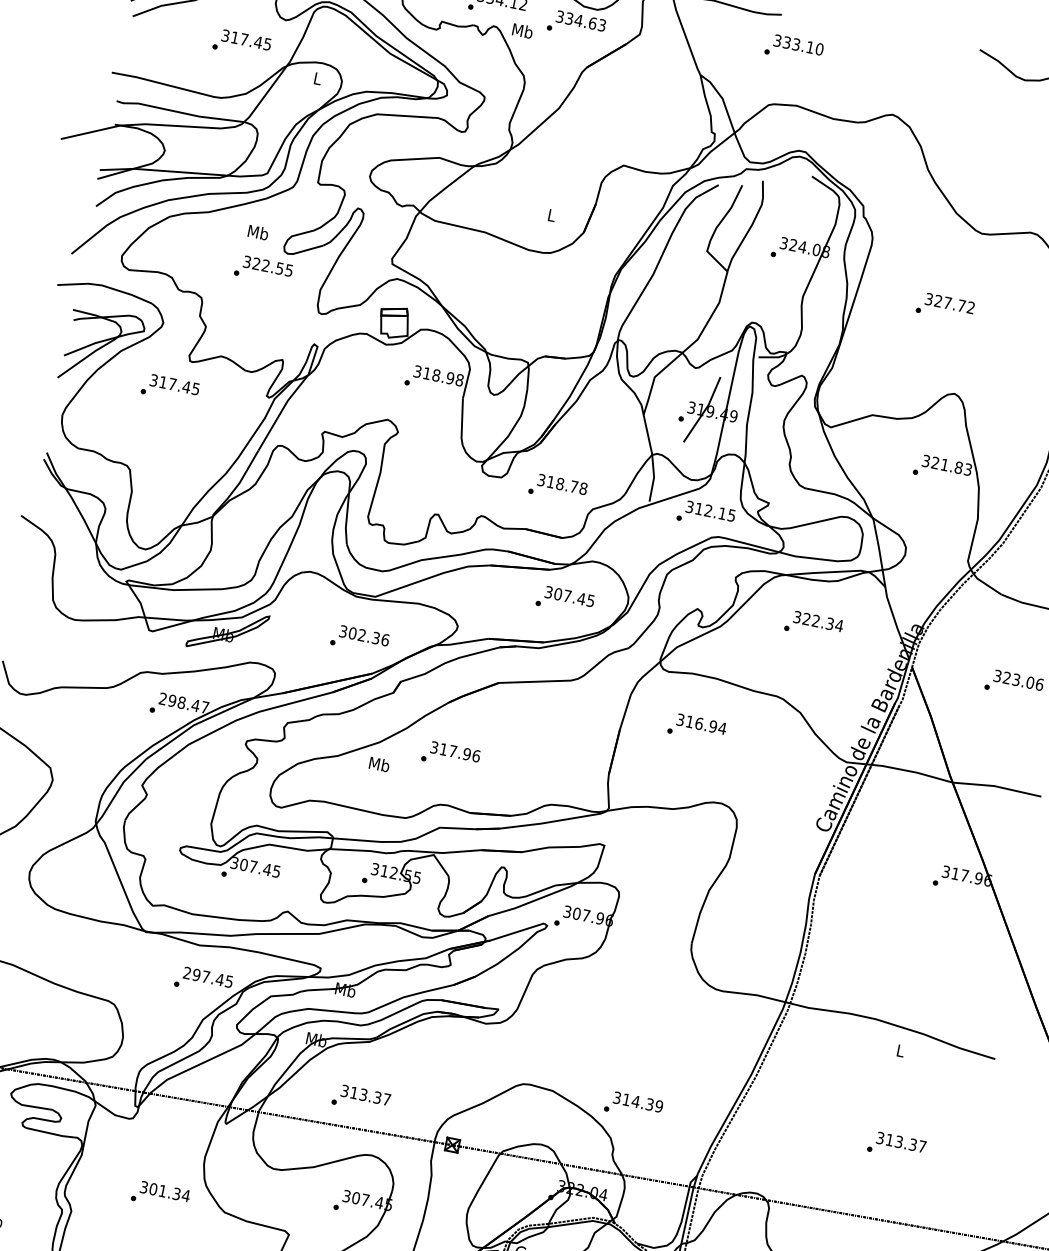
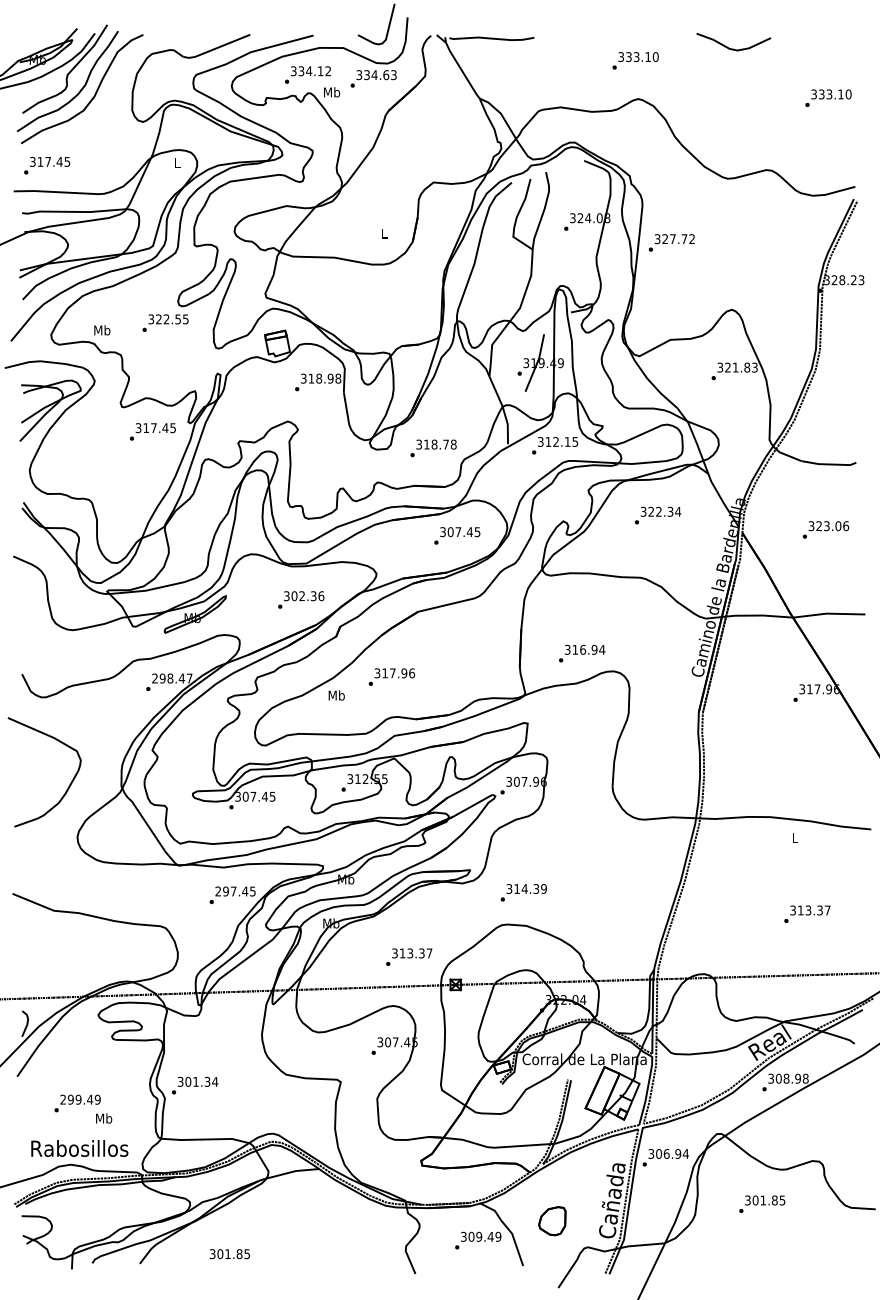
text: (242, 43) -> (47, 165), moved
text: (794, 48) -> (635, 60), moved
text: (258, 232) -> (102, 330), moved
text: (945, 306) -> (671, 242), moved
text: (170, 388) -> (152, 431), moved
text: (697, 728) -> (582, 653), moved
text: (361, 1098) -> (409, 956), moved
text: (633, 1105) -> (523, 892), moved
text: (161, 1195) -> (195, 1085), moved

